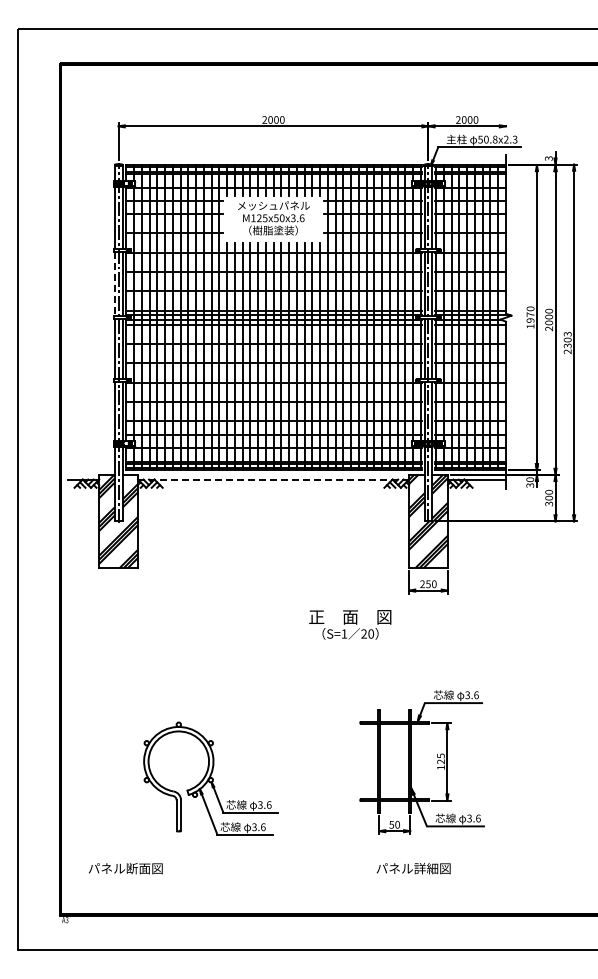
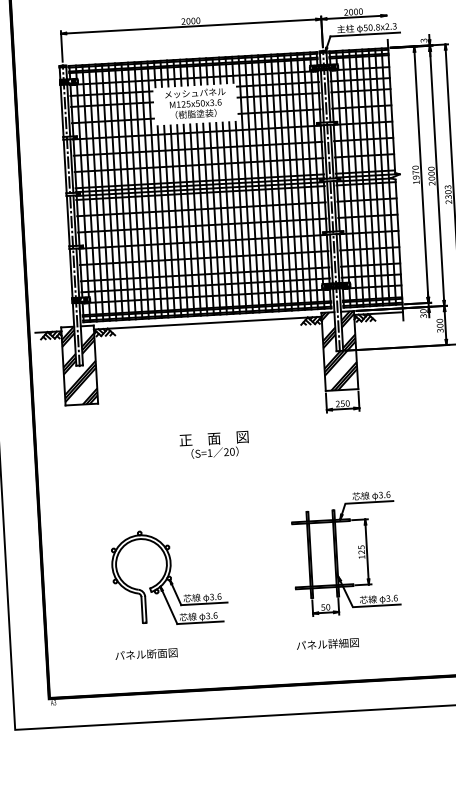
line: (114, 284) -> (65, 166), dashed -> solid
line: (273, 479) -> (207, 323), dashed -> solid
text: (350, 624) -> (214, 444), moved
text: (125, 868) -> (146, 654), moved
text: (413, 868) -> (327, 644), moved

